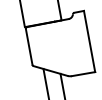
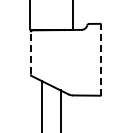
line: (89, 41) -> (100, 59), solid -> dashed
line: (28, 46) -> (30, 52), solid -> dashed

